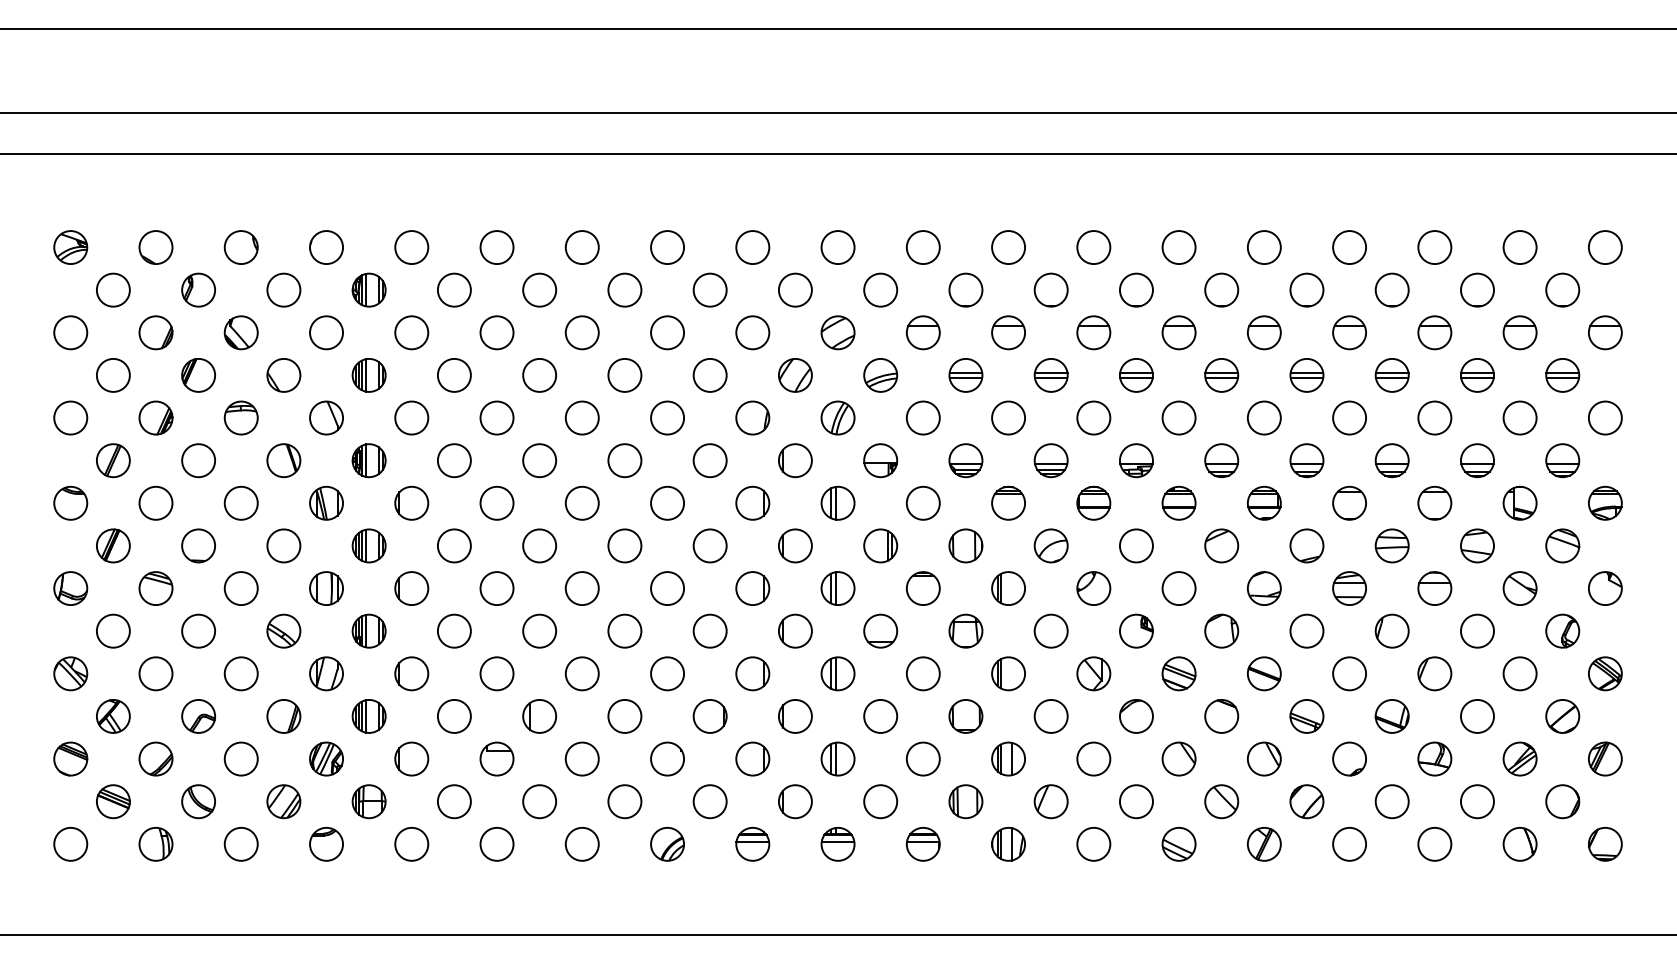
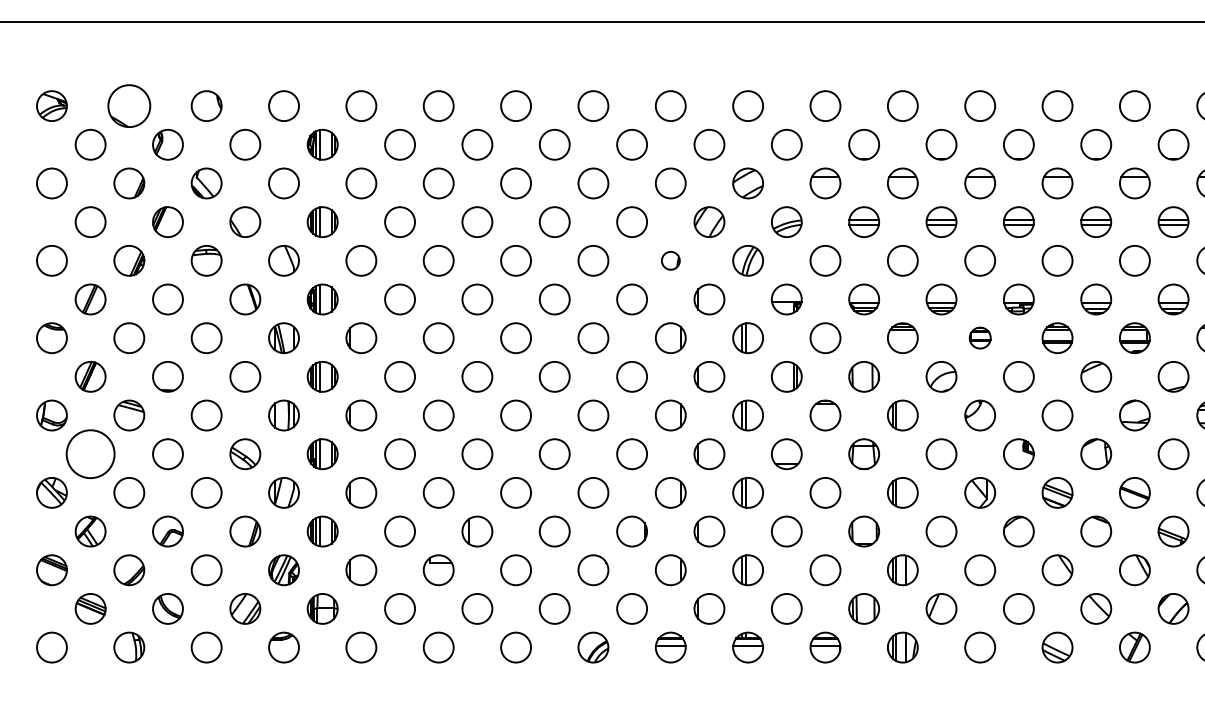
part: (155, 247) -> (128, 106), size x1.4
part: (752, 417) -> (670, 260), size x0.6
part: (1093, 502) -> (979, 337), size x0.7
circle: (112, 630) -> (89, 453), size x1.6

